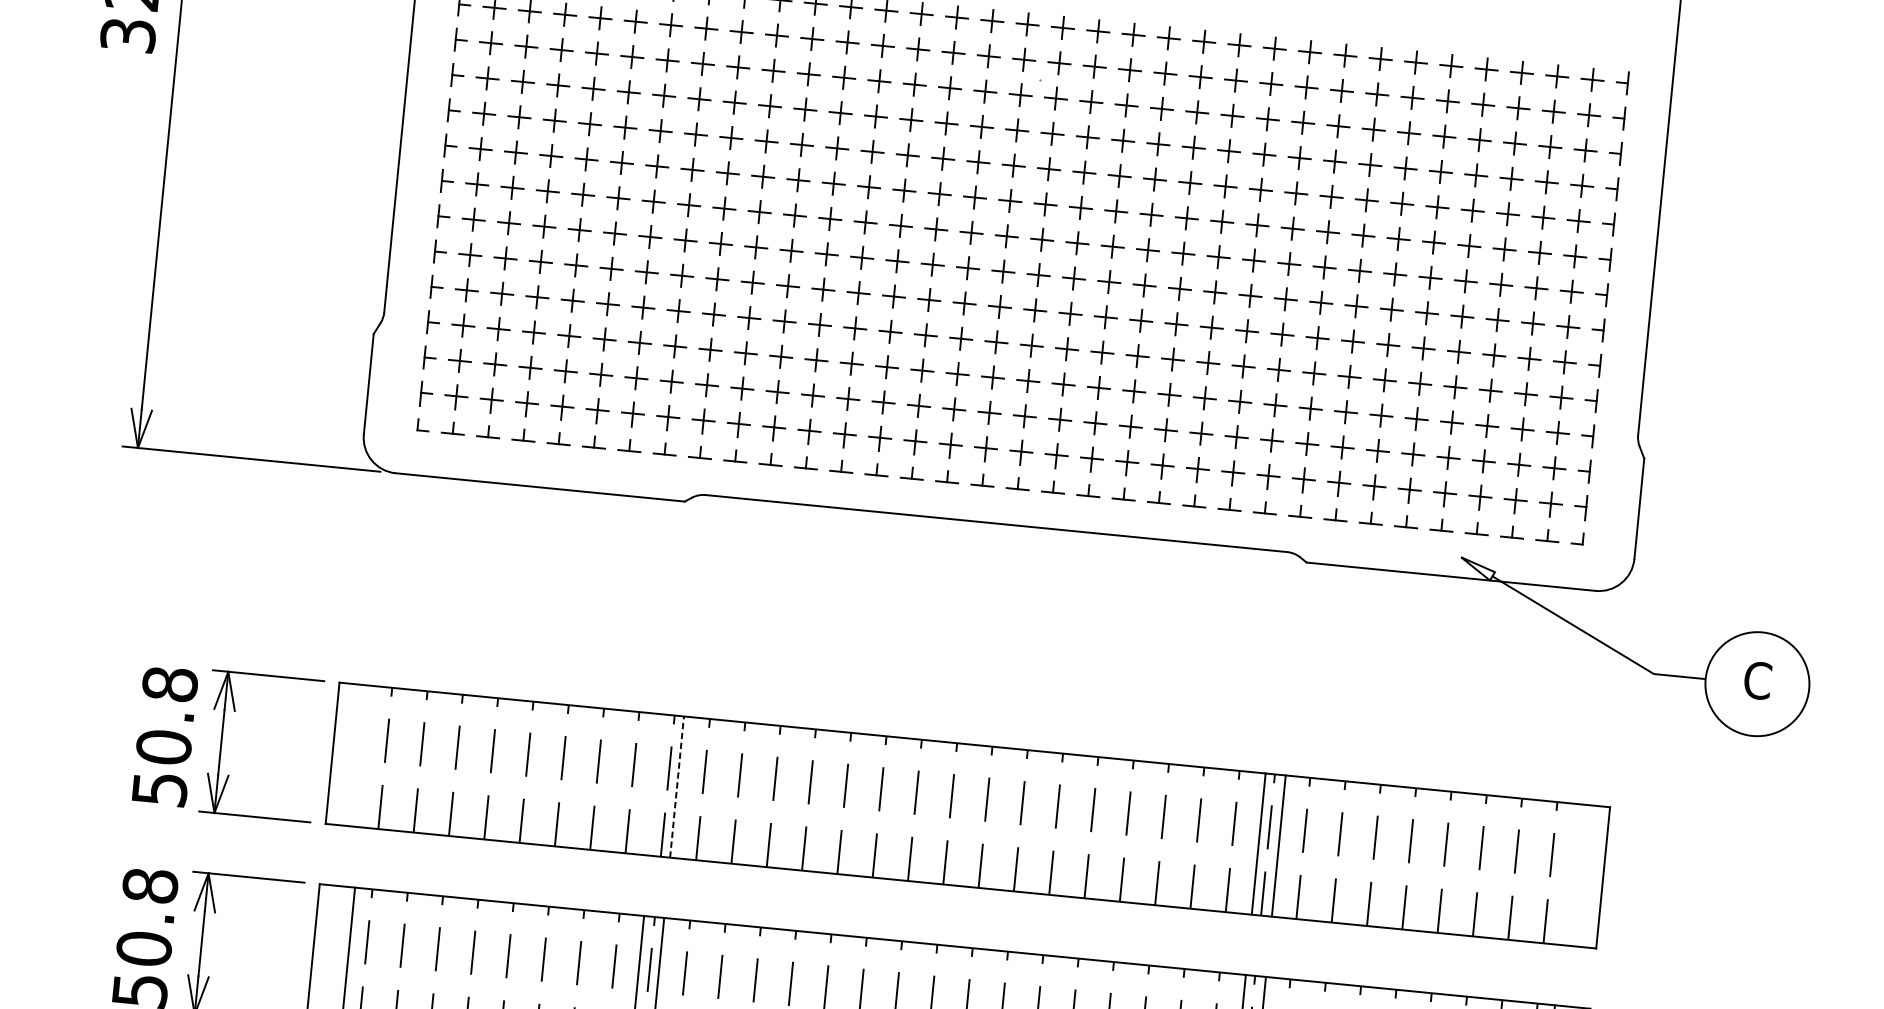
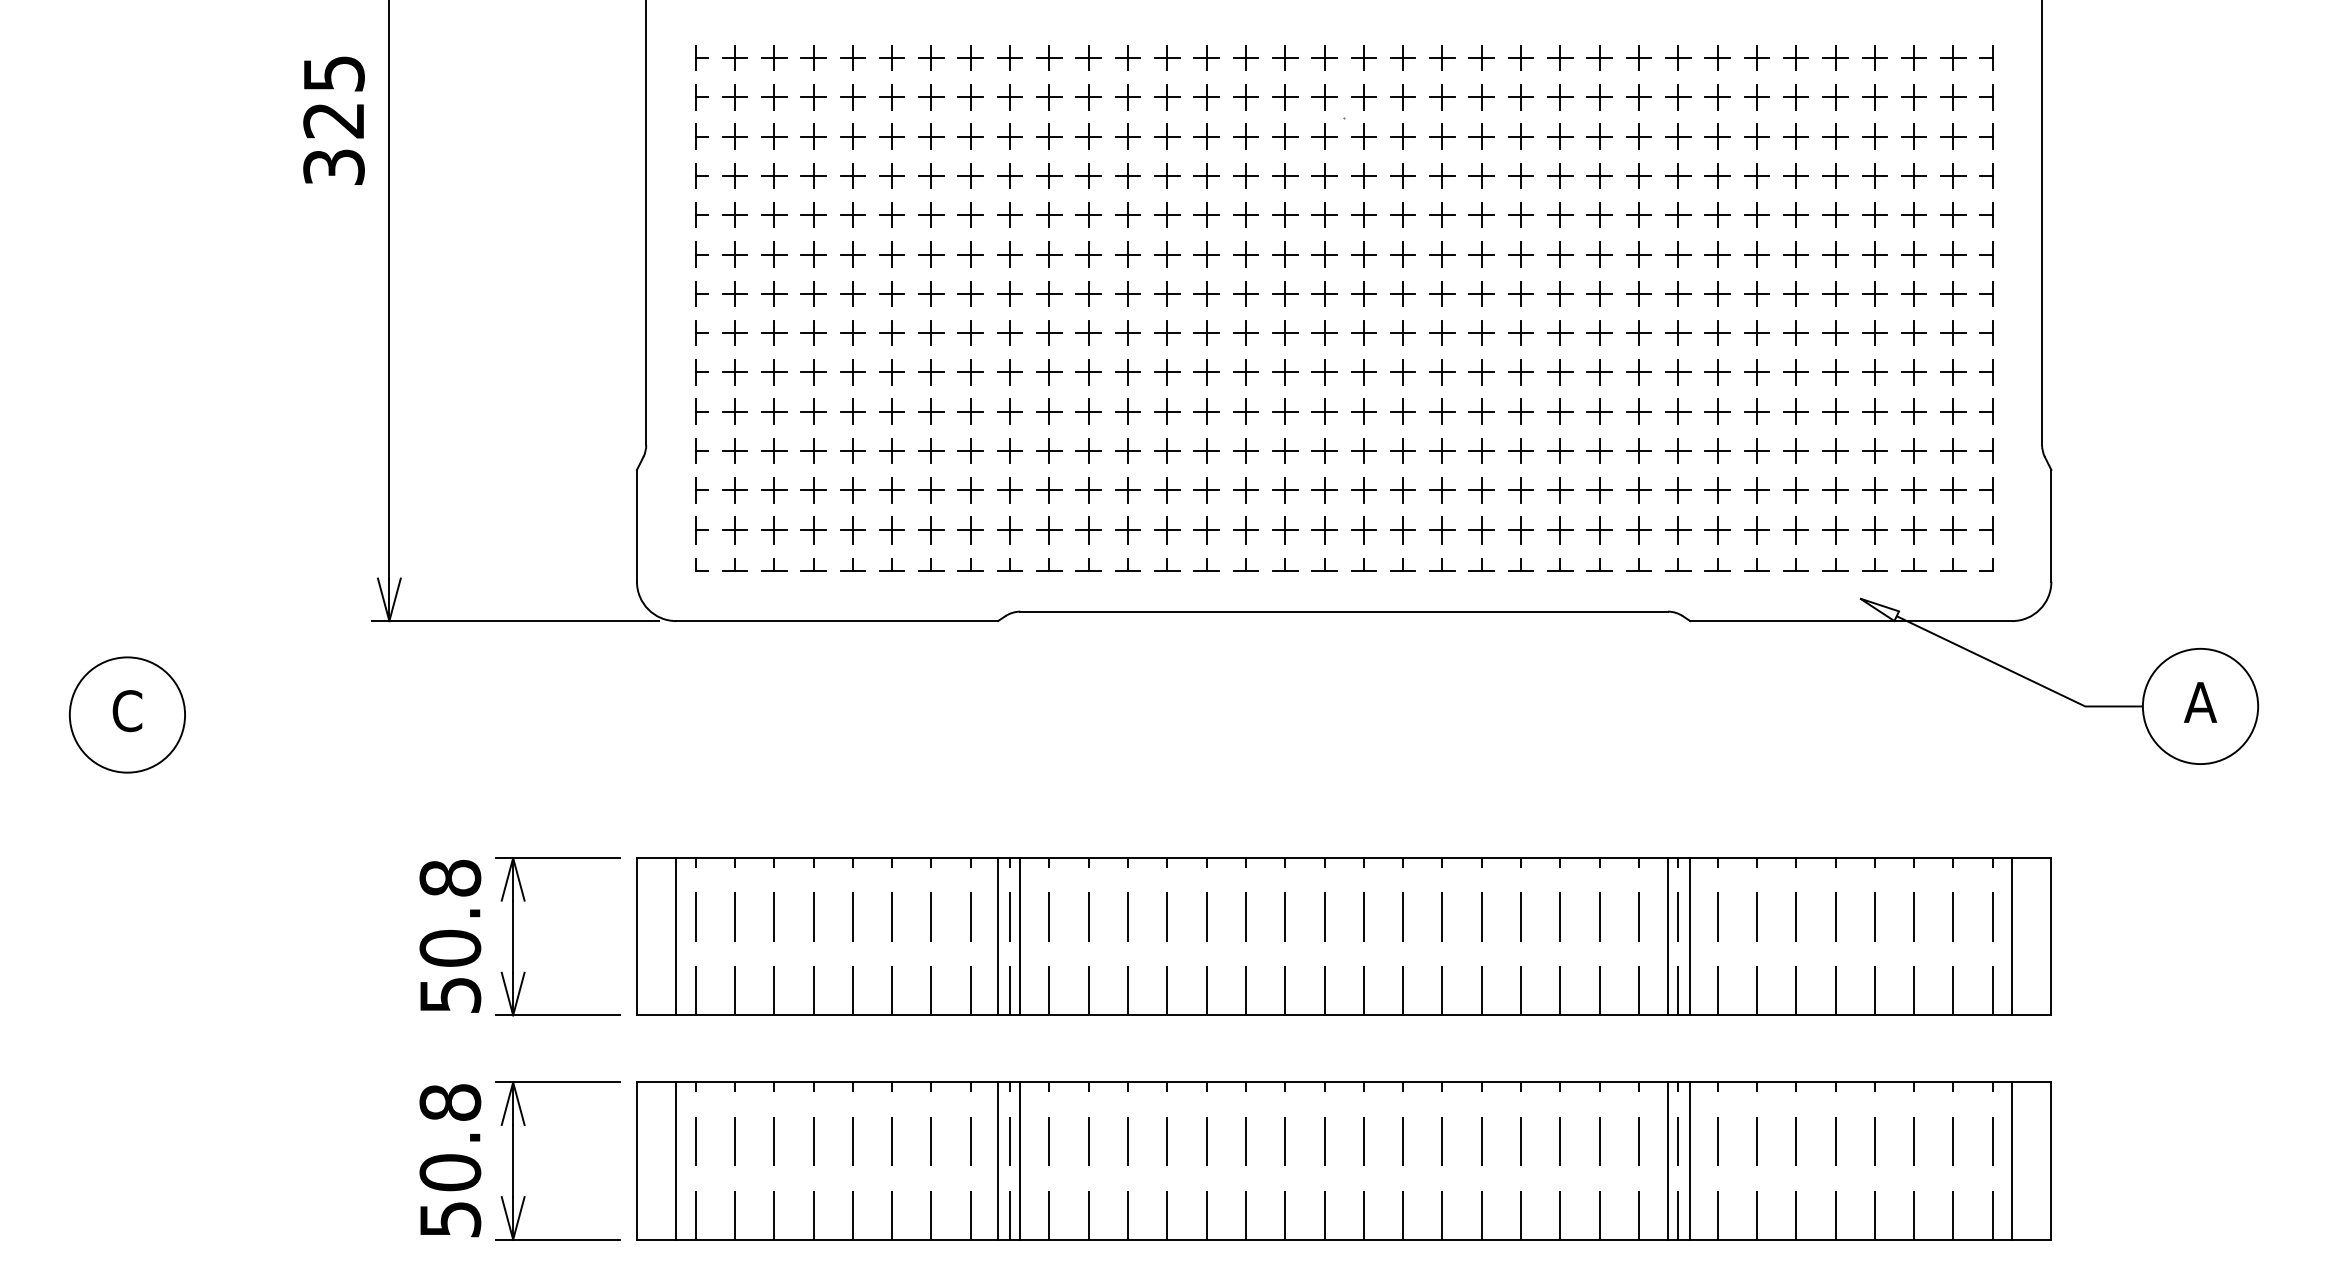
text: (1757, 680) -> (2200, 702), C -> A
line: (368, 756) -> (676, 936), added
line: (657, 784) -> (998, 936), added
line: (677, 786) -> (1020, 936), dashed -> solid
line: (1568, 874) -> (2012, 936), added

